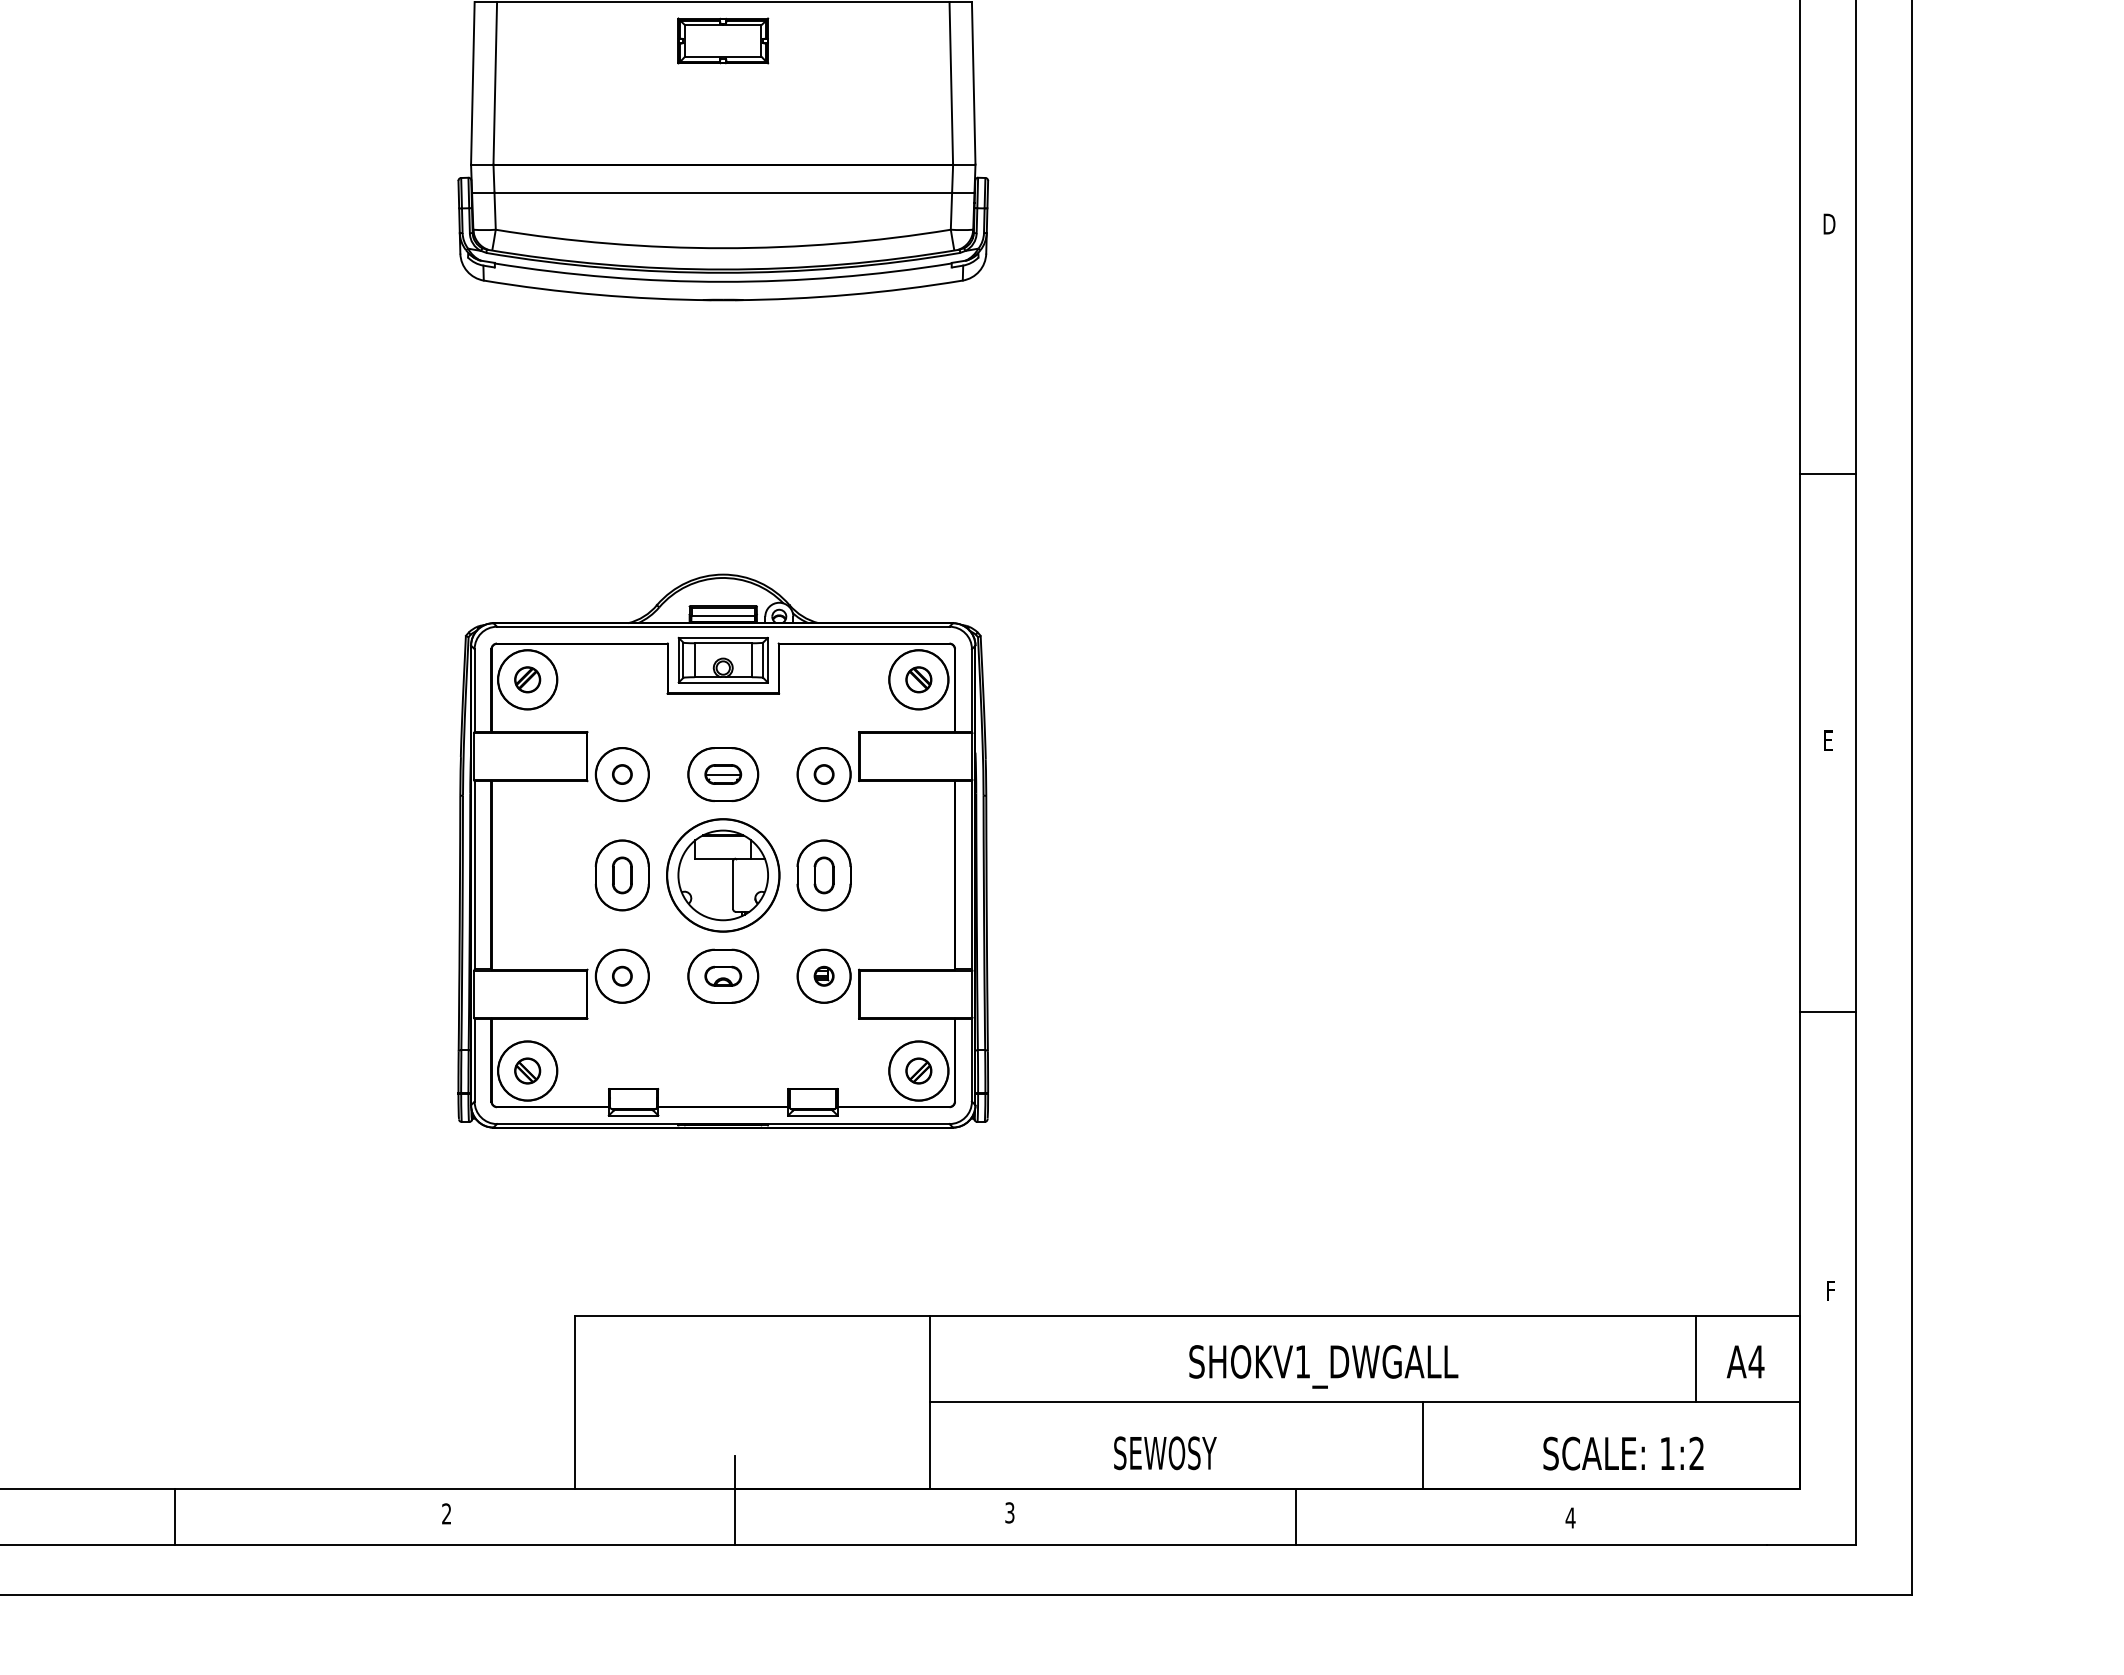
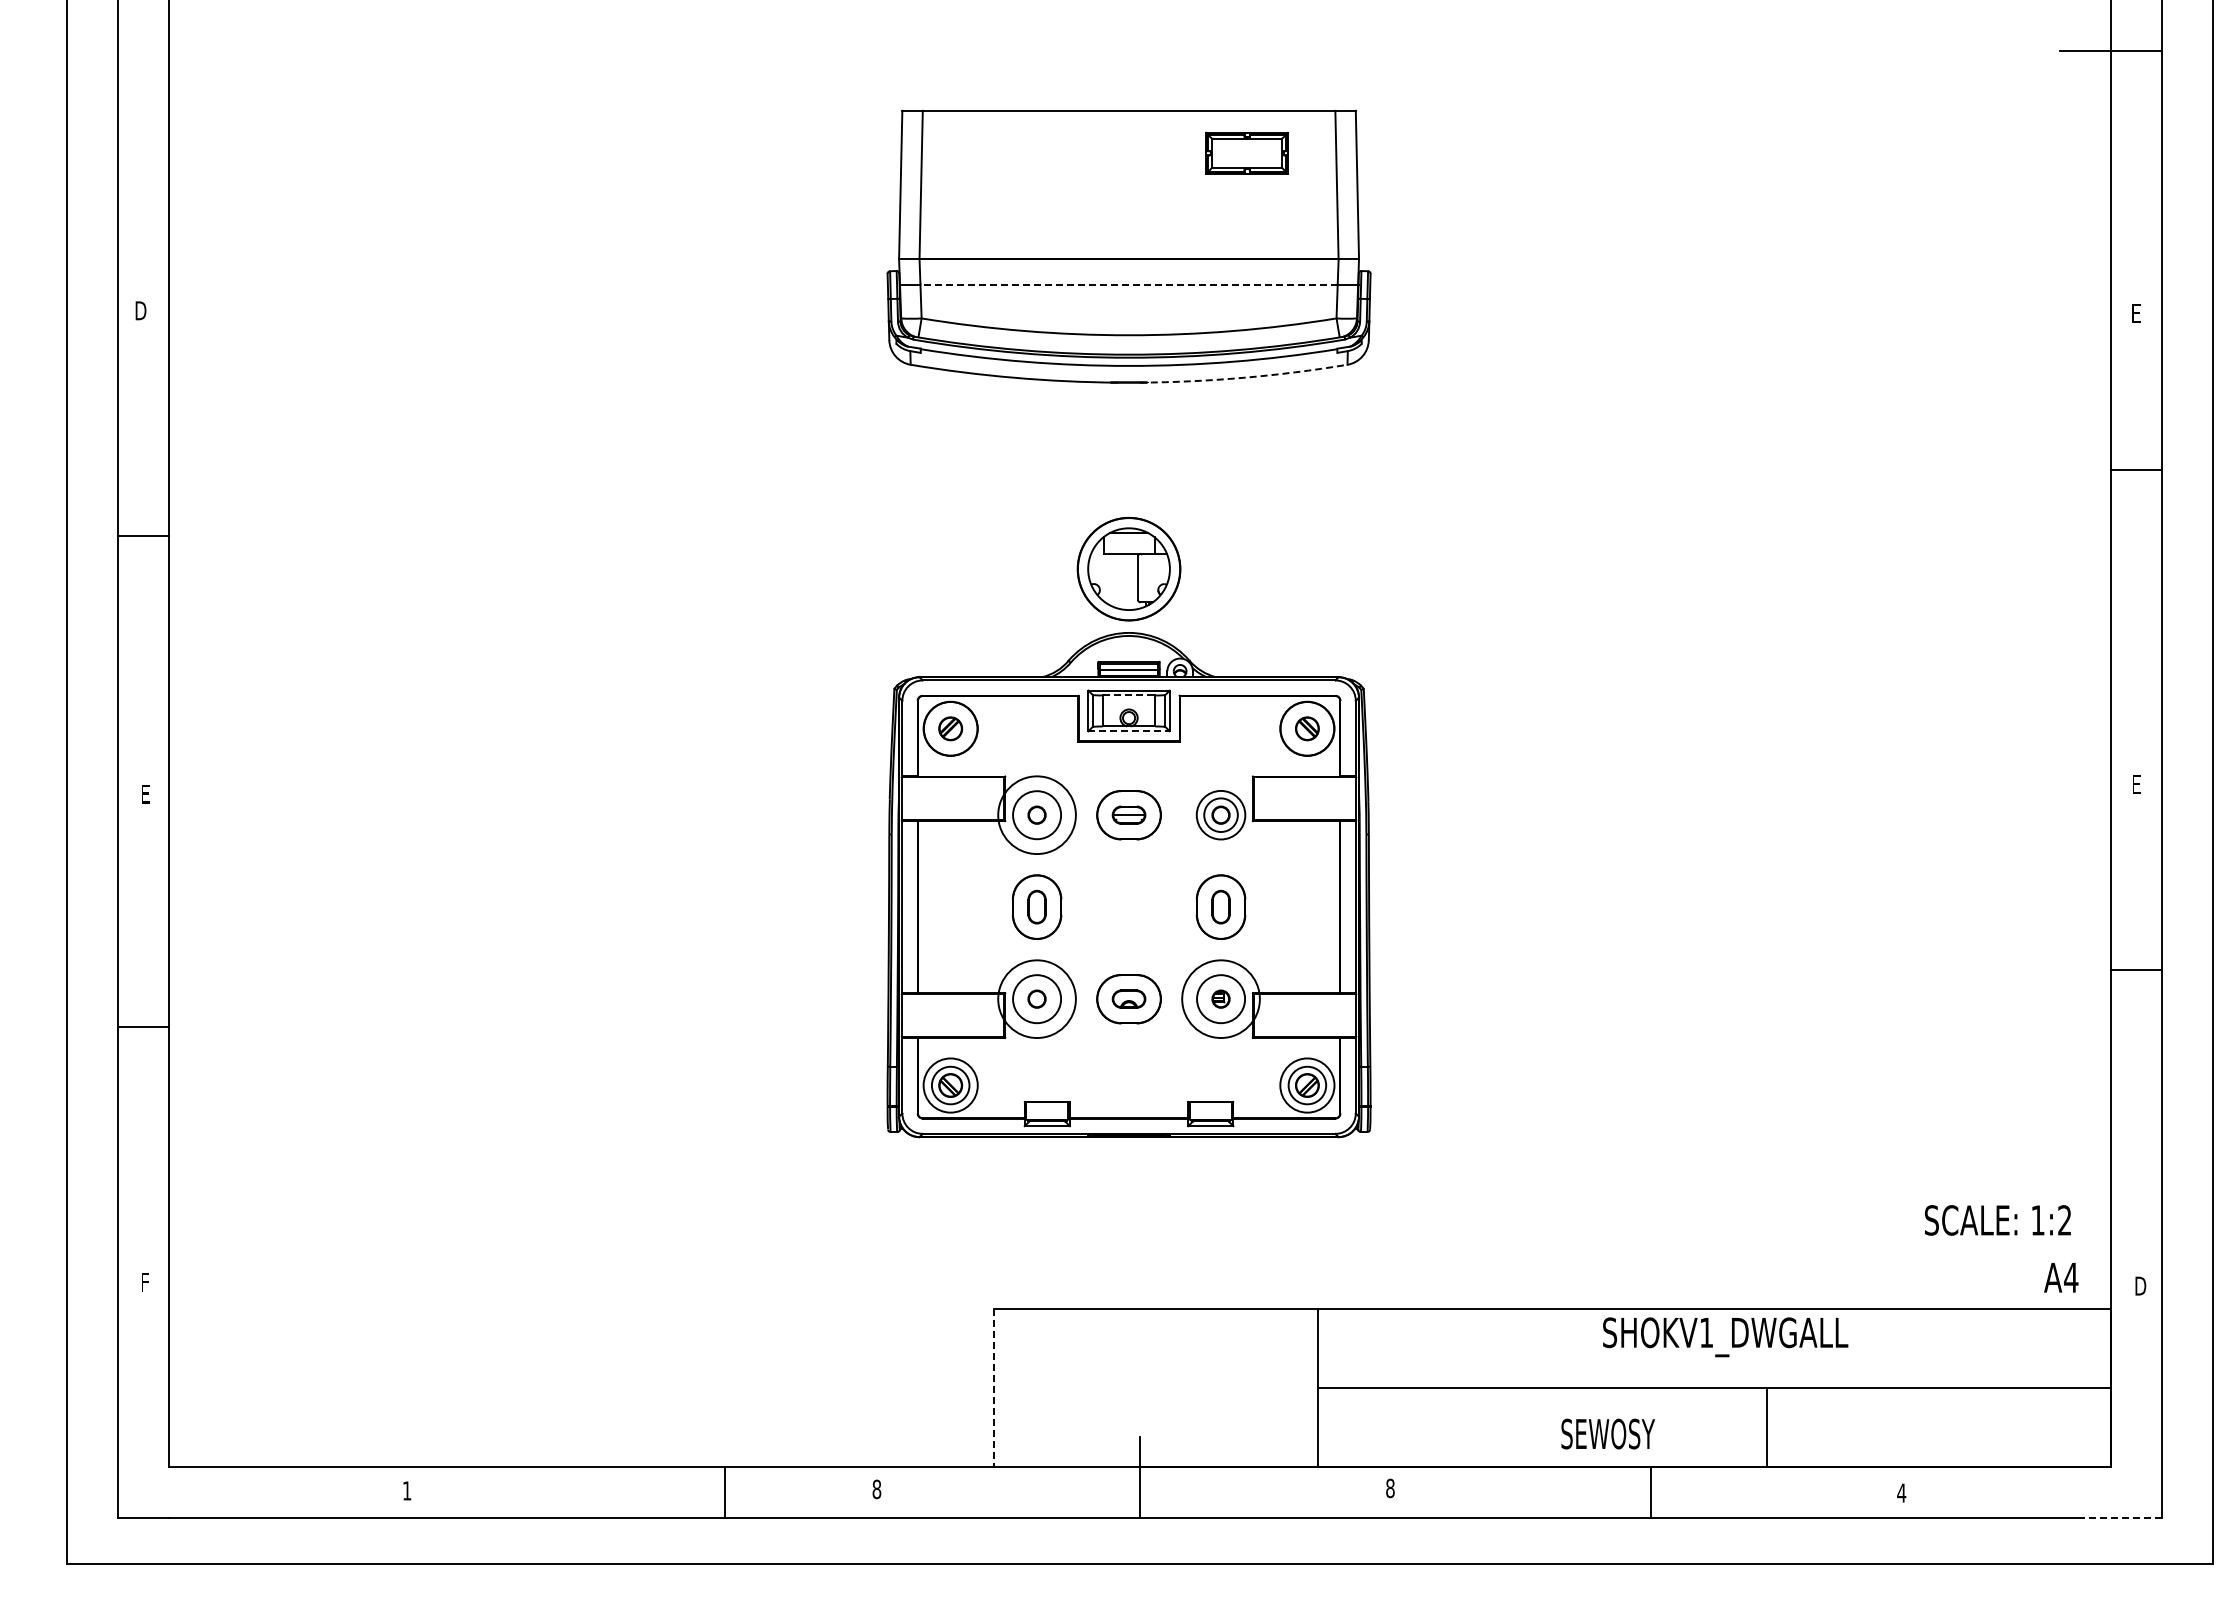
part: (722, 40) -> (1246, 152), moved
line: (723, 192) -> (1129, 284), solid -> dashed
text: (1829, 223) -> (2137, 312), D -> E
arc: (848, 294) -> (1243, 377), solid -> dashed
line: (1828, 474) -> (2136, 470), moved
line: (723, 643) -> (1129, 695), solid -> dashed
line: (723, 682) -> (1129, 731), solid -> dashed
circle: (621, 773) -> (1036, 814), size x1.6
circle: (824, 774) -> (1221, 815), size x0.7
part: (722, 874) -> (1128, 568), moved
circle: (621, 975) -> (1036, 998), size x1.6
circle: (823, 975) -> (1220, 998), size x1.6
line: (1828, 1011) -> (2136, 969), moved
circle: (527, 1070) -> (950, 1085), size x0.7
circle: (918, 1070) -> (1307, 1085), size x0.7
text: (1832, 1290) -> (2140, 1285), F -> D
line: (1695, 1358) -> (2015, 1347), removed
text: (1745, 1361) -> (2061, 1277), moved
text: (1323, 1367) -> (1725, 1337), moved
line: (574, 1402) -> (993, 1387), solid -> dashed
text: (1164, 1452) -> (1607, 1433), moved
text: (1623, 1453) -> (1997, 1220), moved
text: (1009, 1512) -> (1390, 1488), 3 -> 8
text: (446, 1514) -> (876, 1489), 2 -> 8
line: (175, 1516) -> (725, 1491), moved
line: (1811, 1544) -> (2121, 1517), solid -> dashed

